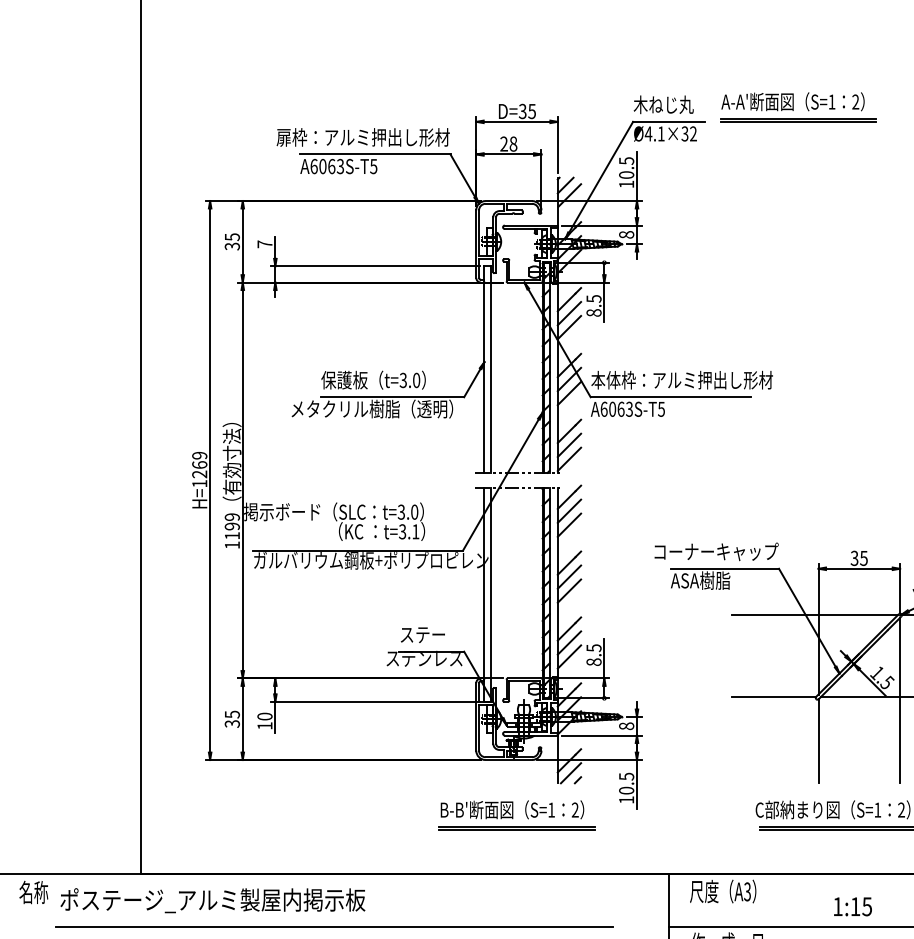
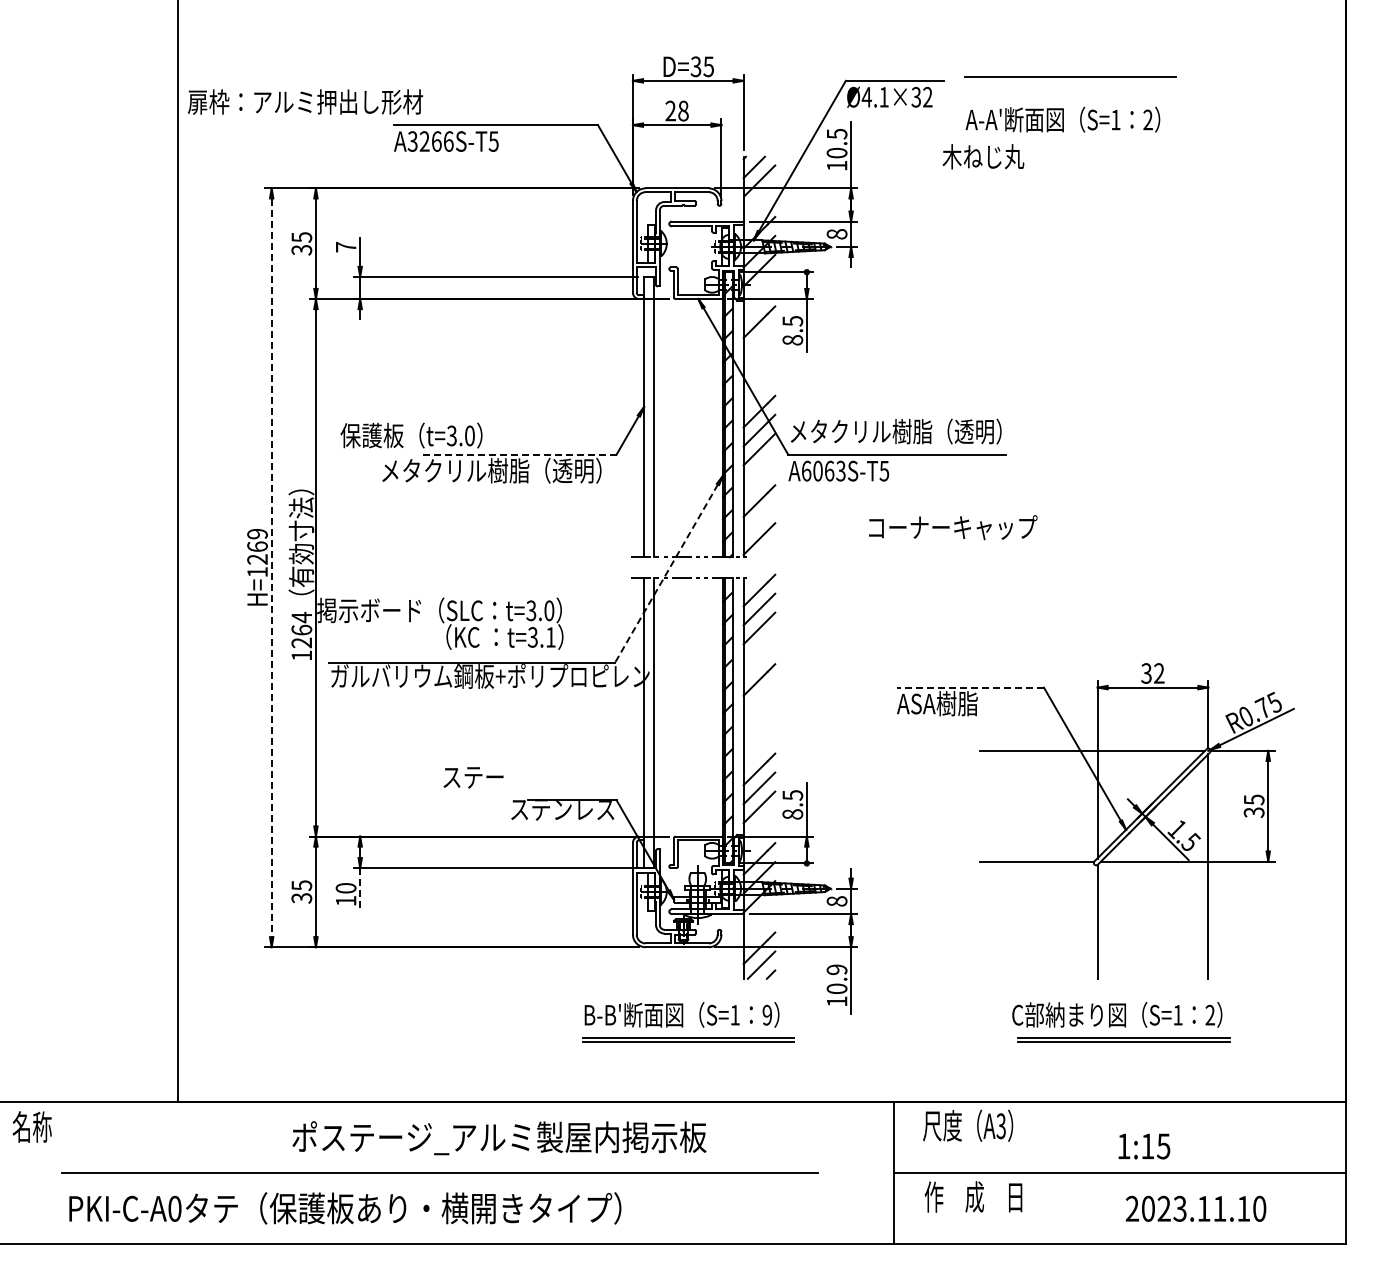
text: (792, 101) -> (1062, 119), moved
text: (663, 104) -> (983, 156), moved
line: (797, 121) -> (1069, 80), removed
text: (363, 137) -> (305, 101), moved
text: (327, 166) -> (430, 141), A6063S-T5 -> A3266S-T5
line: (569, 313) -> (759, 341), removed
line: (569, 327) -> (759, 360), removed
text: (373, 380) -> (411, 435), moved
text: (682, 380) -> (912, 431), 本体枠：アルミ押出し形材 -> メタクリル樹脂（透明）
line: (391, 397) -> (518, 454), solid -> dashed
line: (569, 444) -> (759, 519), removed
line: (210, 481) -> (271, 568), solid -> dashed
line: (500, 485) -> (666, 574), solid -> dashed
text: (232, 525) -> (301, 629), 1199 -> 1264
text: (716, 551) -> (953, 527), moved
text: (863, 558) -> (1158, 673), 35 -> 32
line: (724, 568) -> (970, 687), solid -> dashed
line: (569, 576) -> (759, 698), removed
line: (569, 590) -> (759, 717), removed
text: (422, 634) -> (473, 777), moved
line: (275, 718) -> (360, 890), solid -> dashed
text: (626, 776) -> (836, 969), 10.5 -> 10.9
text: (575, 810) -> (767, 1015), 2 -> 9
text: (212, 900) -> (499, 1138), moved

